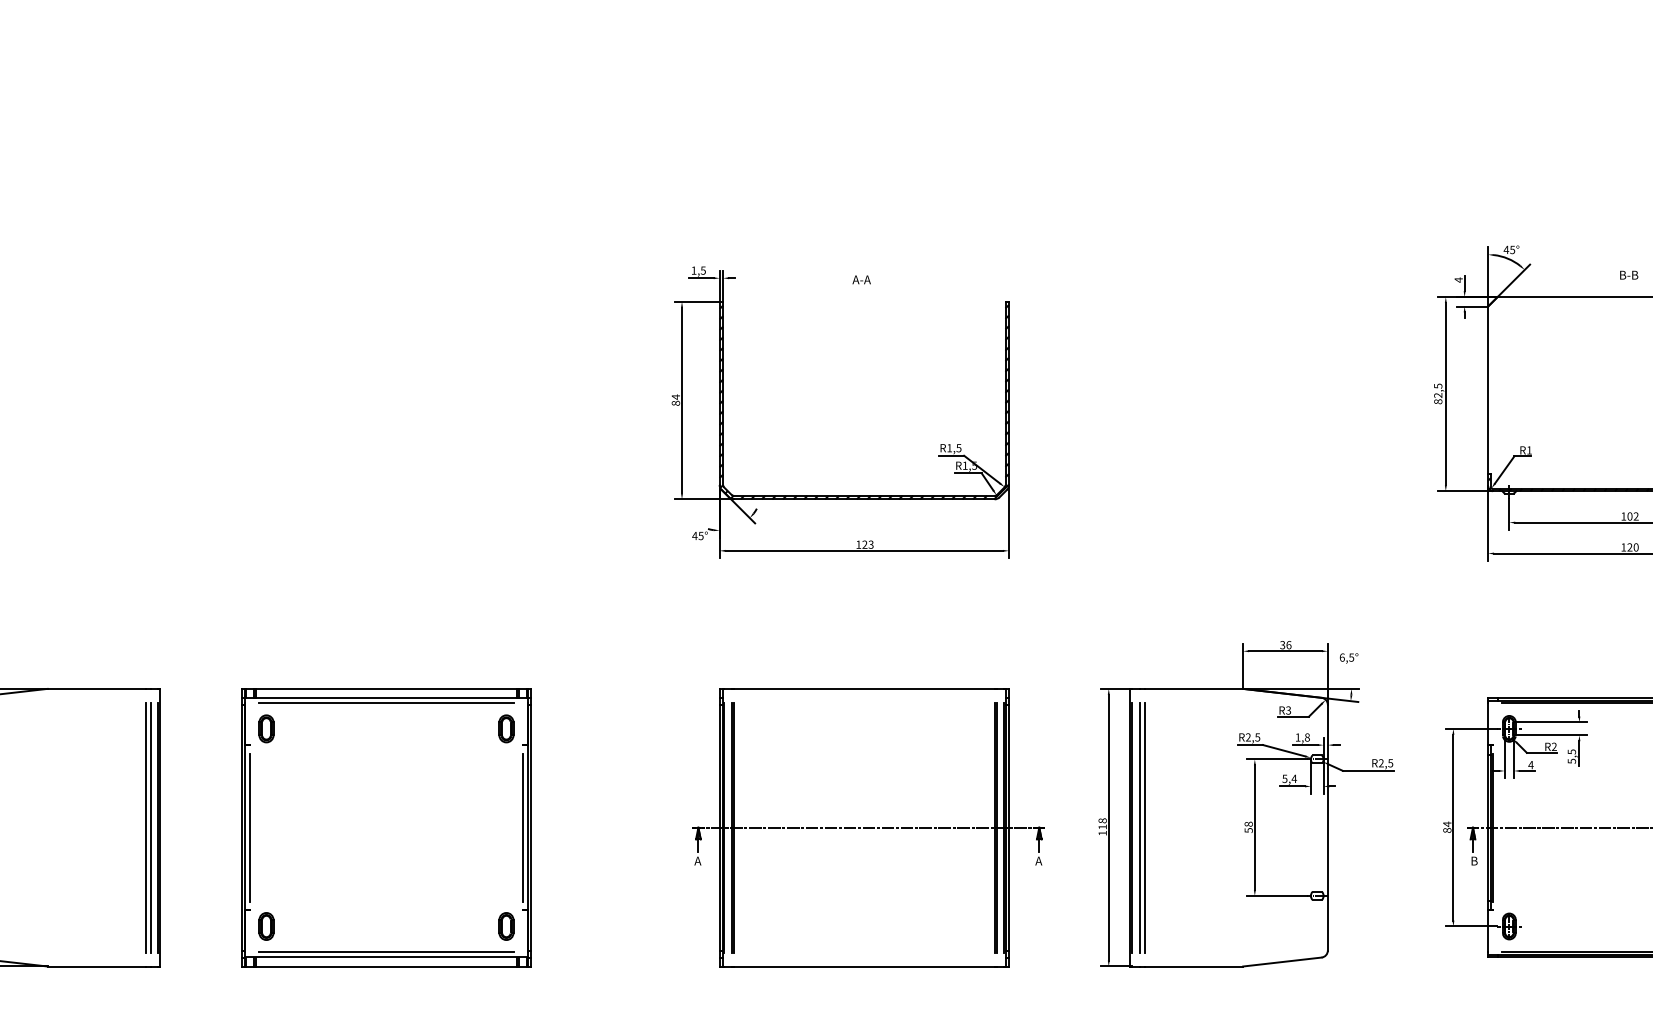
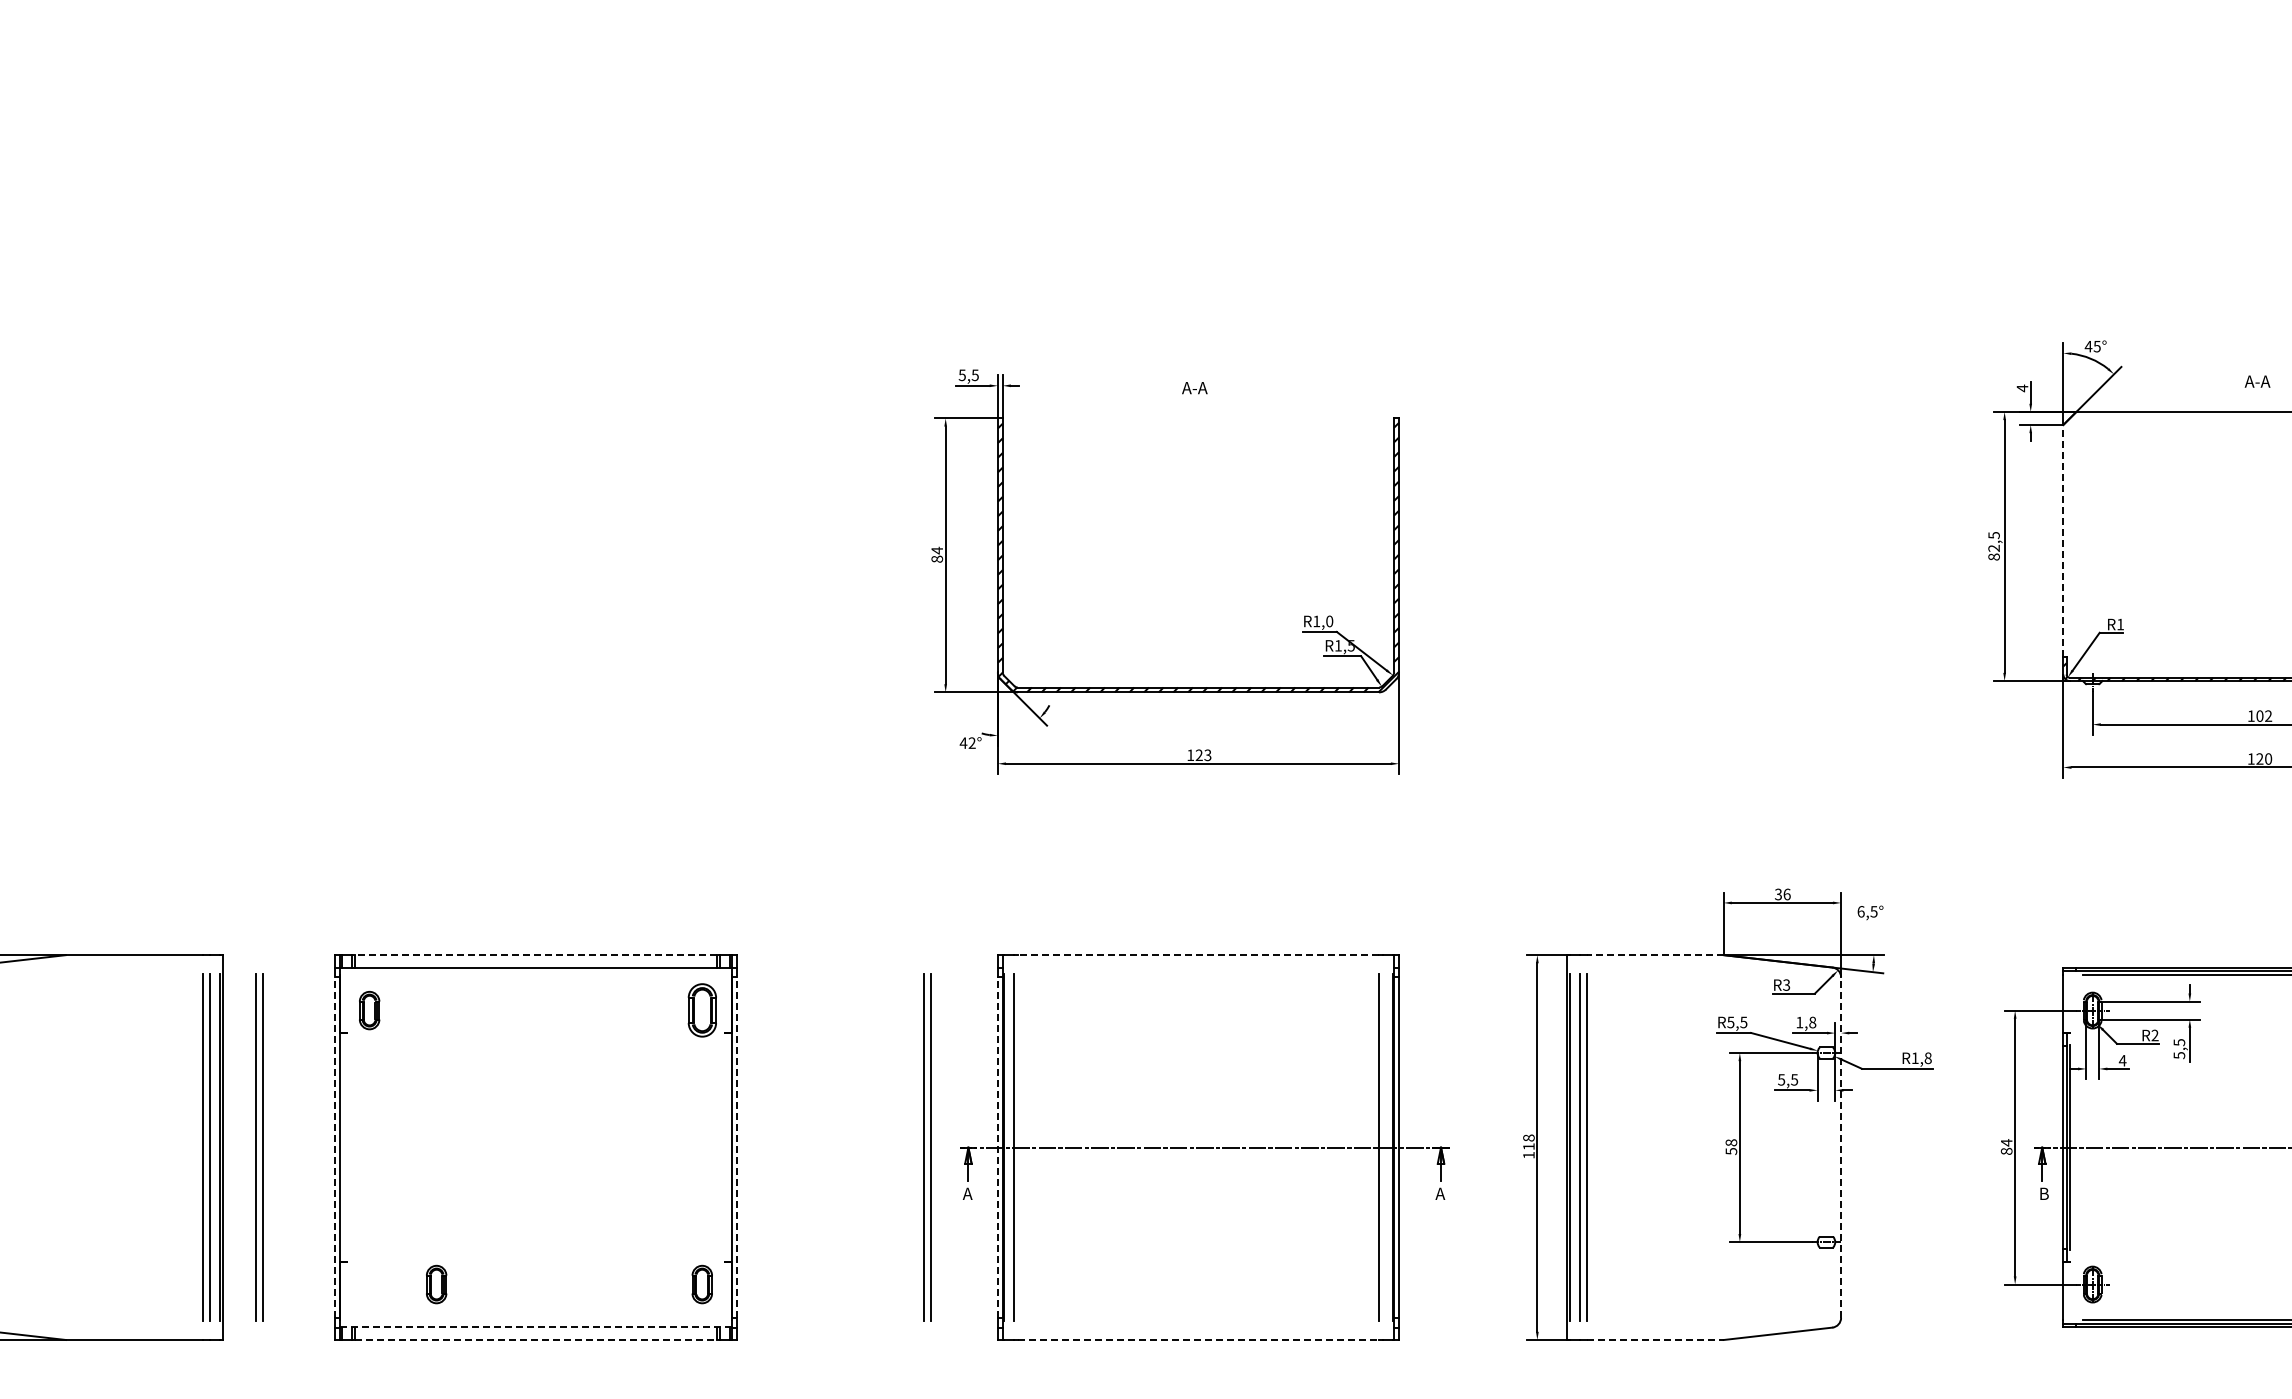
text: (693, 270) -> (961, 375), 1,5 -> 5,5
text: (1628, 275) -> (2257, 381), B-B -> A-A
line: (1488, 389) -> (2063, 540), solid -> dashed
text: (958, 448) -> (1329, 621), R1,5 -> R1,0
text: (700, 535) -> (971, 742), 45° -> 42°
line: (386, 689) -> (535, 955), solid -> dashed
line: (864, 689) -> (1198, 955), solid -> dashed
line: (1193, 689) -> (1654, 955), solid -> dashed
line: (386, 702) -> (535, 974), removed
part: (505, 728) -> (701, 1010), size x1.4
text: (1248, 737) -> (1730, 1022), R2,5 -> R5,5
text: (1385, 762) -> (1921, 1057), R2,5 -> R1,8
text: (1294, 778) -> (1794, 1079), 5,4 -> 5,5
part: (187, 827) -> (259, 1147), added
line: (241, 827) -> (335, 1147), solid -> dashed
line: (249, 827) -> (346, 1147), removed
line: (523, 827) -> (725, 1147), removed
line: (531, 827) -> (736, 1147), solid -> dashed
part: (668, 827) -> (927, 1147), added
line: (719, 827) -> (997, 1147), solid -> dashed
line: (733, 827) -> (1017, 1147), removed
line: (997, 827) -> (1382, 1147), removed
line: (1328, 827) -> (1841, 1147), solid -> dashed
part: (266, 926) -> (436, 1284), moved
line: (386, 952) -> (535, 1320), removed
line: (386, 956) -> (535, 1326), solid -> dashed
line: (386, 966) -> (535, 1340), solid -> dashed
line: (864, 966) -> (1198, 1340), solid -> dashed
line: (1194, 966) -> (1655, 1340), solid -> dashed

